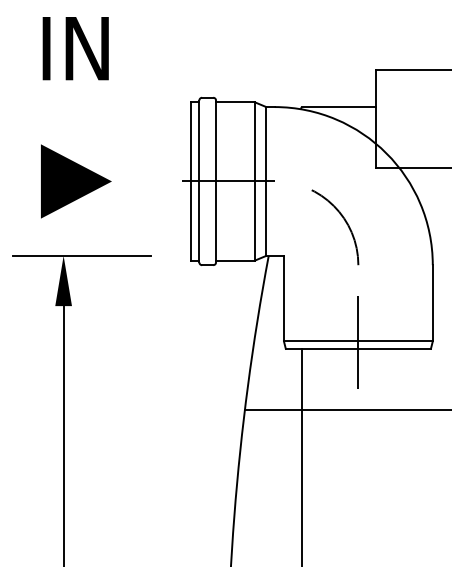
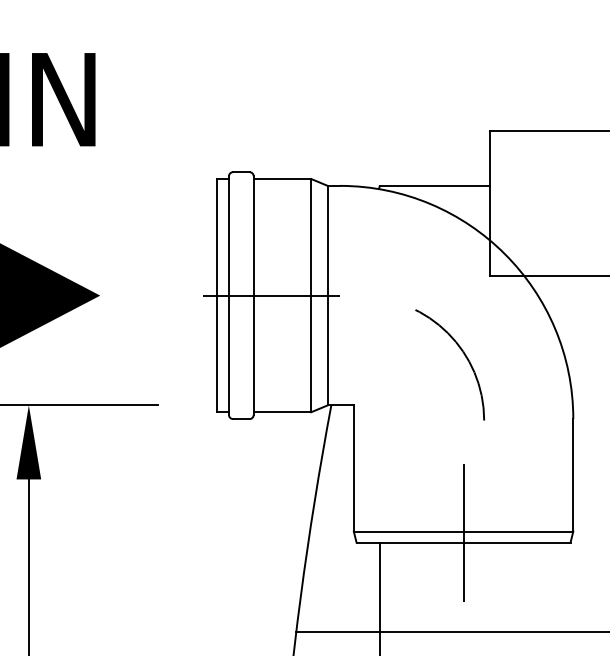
arc: (344, 221) -> (463, 356), moved

